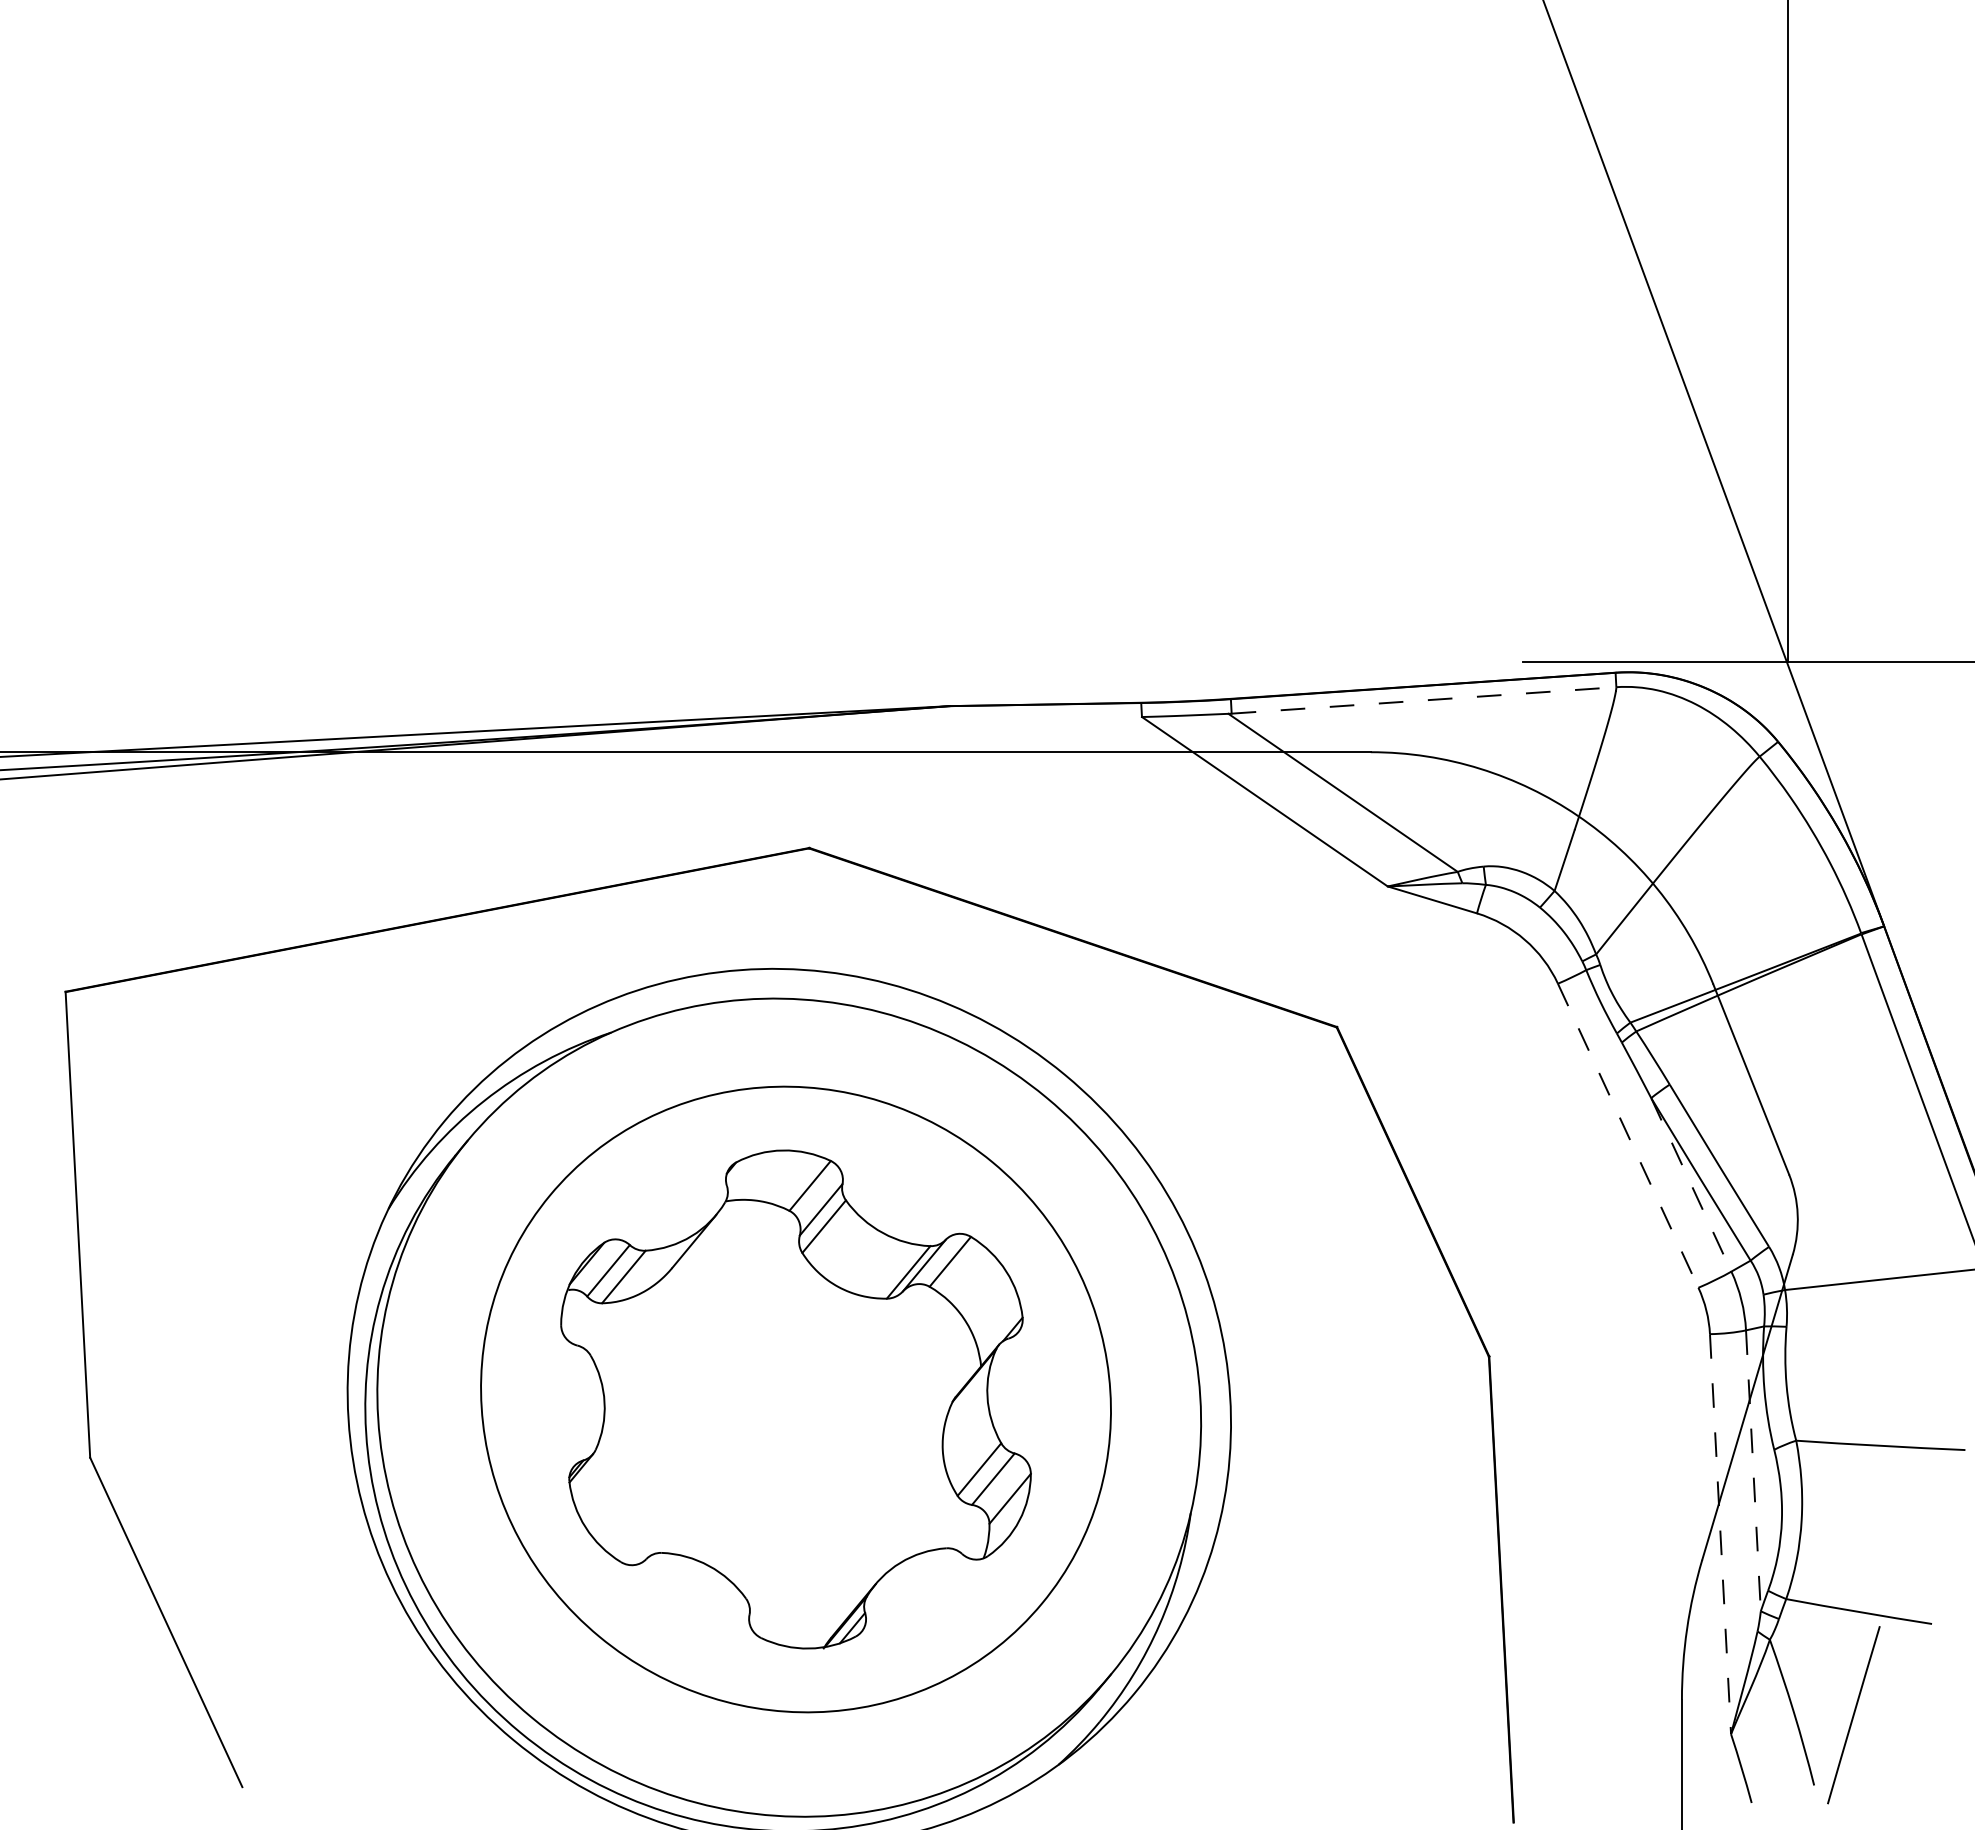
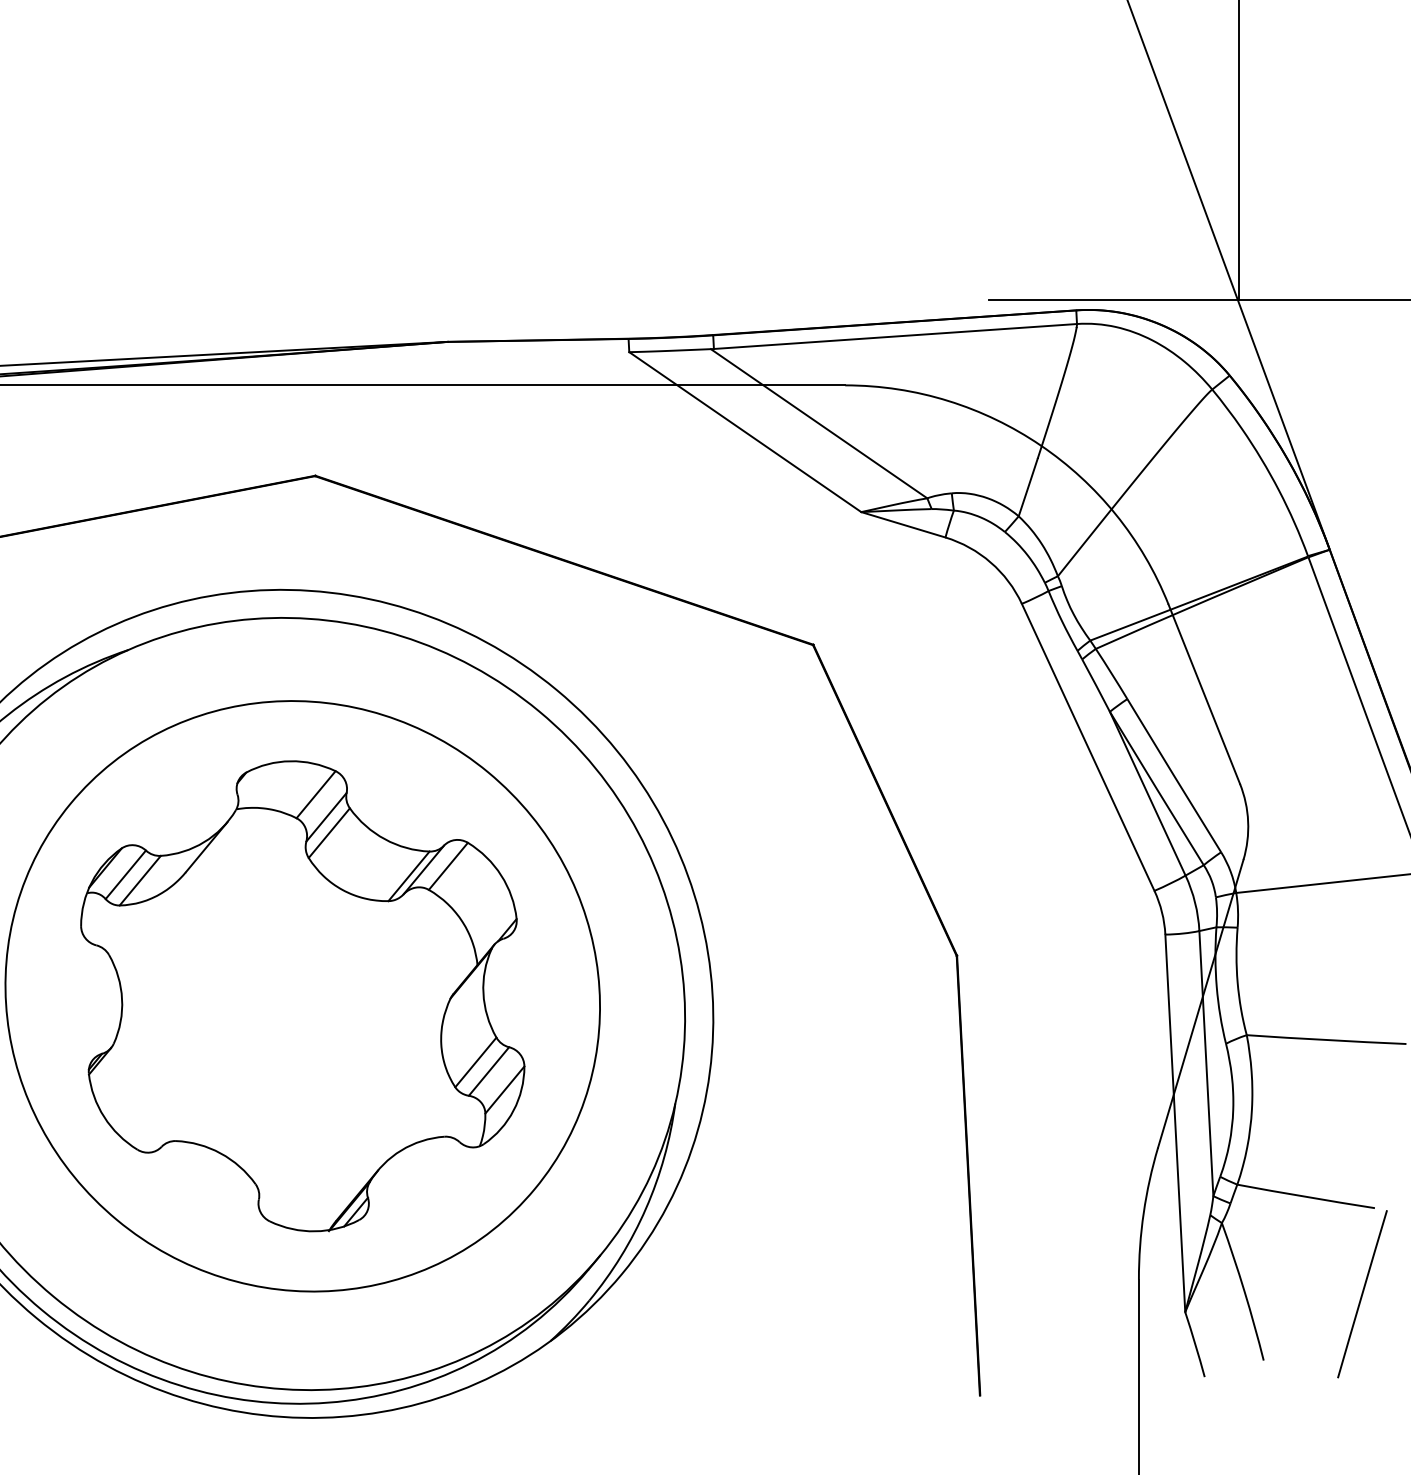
line: (1424, 700) -> (895, 336), dashed -> solid
line: (1628, 1136) -> (1088, 748), dashed -> solid
line: (1691, 1184) -> (1147, 793), dashed -> solid
line: (1753, 1470) -> (1206, 1063), dashed -> solid
line: (1720, 1534) -> (1175, 1123), dashed -> solid
line: (1853, 1715) -> (1362, 1294), moved

